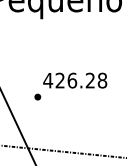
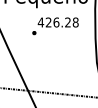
text: (70, 86) -> (55, 26), moved

